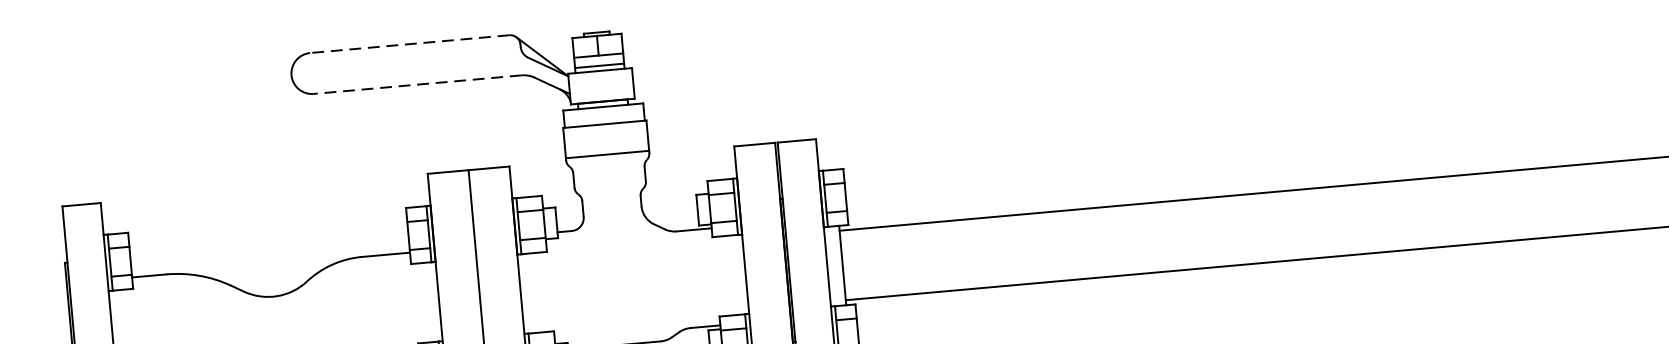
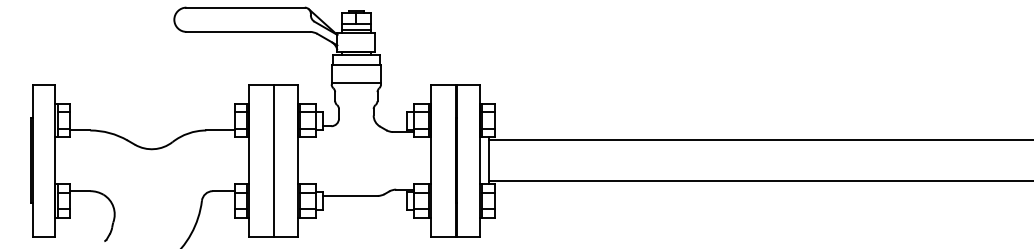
line: (409, 43) -> (245, 7), dashed -> solid
line: (418, 83) -> (248, 31), dashed -> solid

